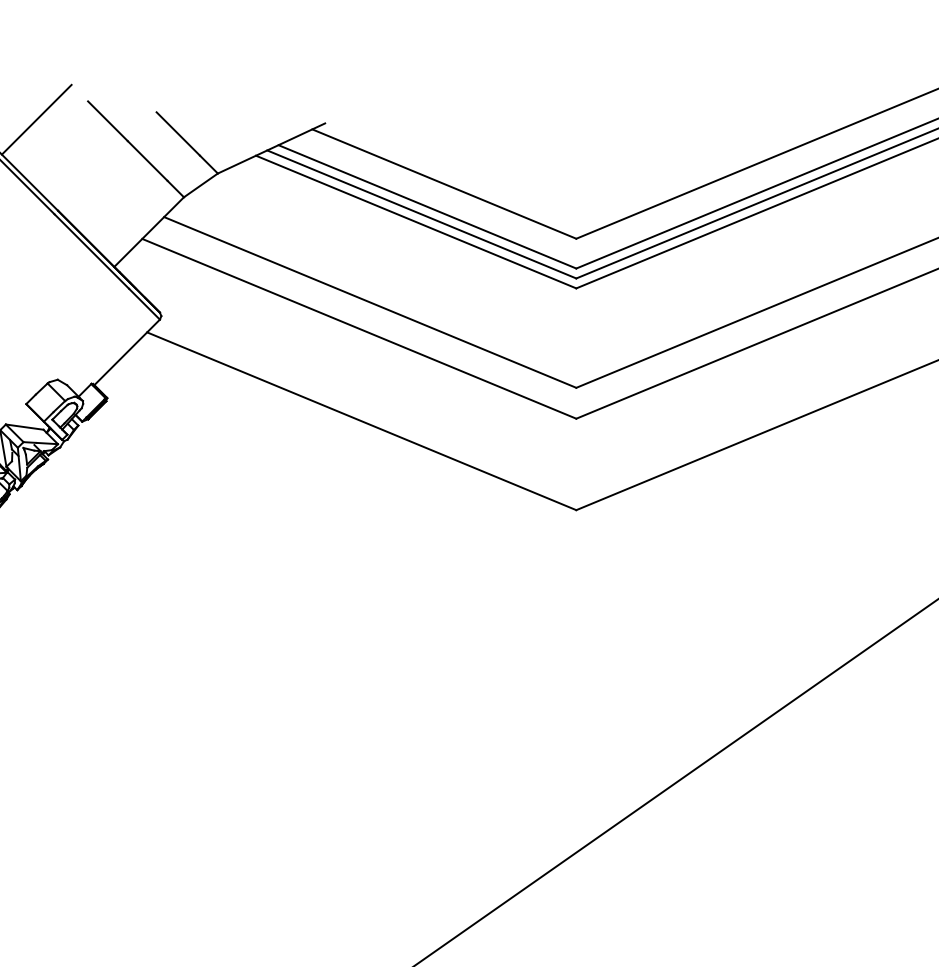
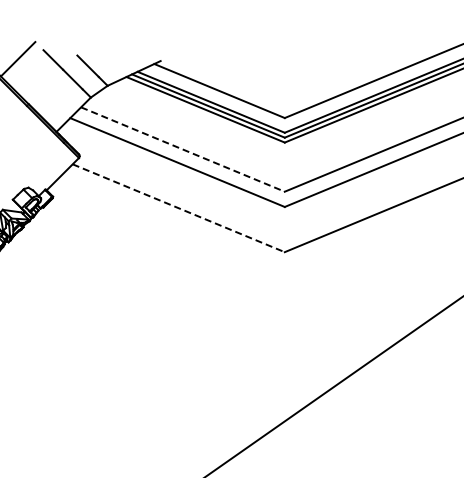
line: (371, 302) -> (183, 149), solid -> dashed
line: (361, 421) -> (178, 208), solid -> dashed

